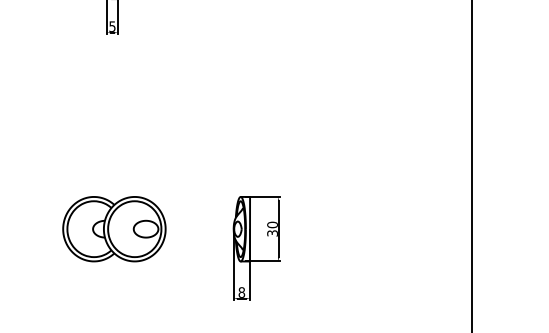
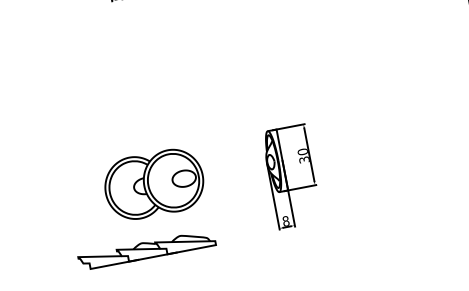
part: (93, 295) -> (146, 250), added

